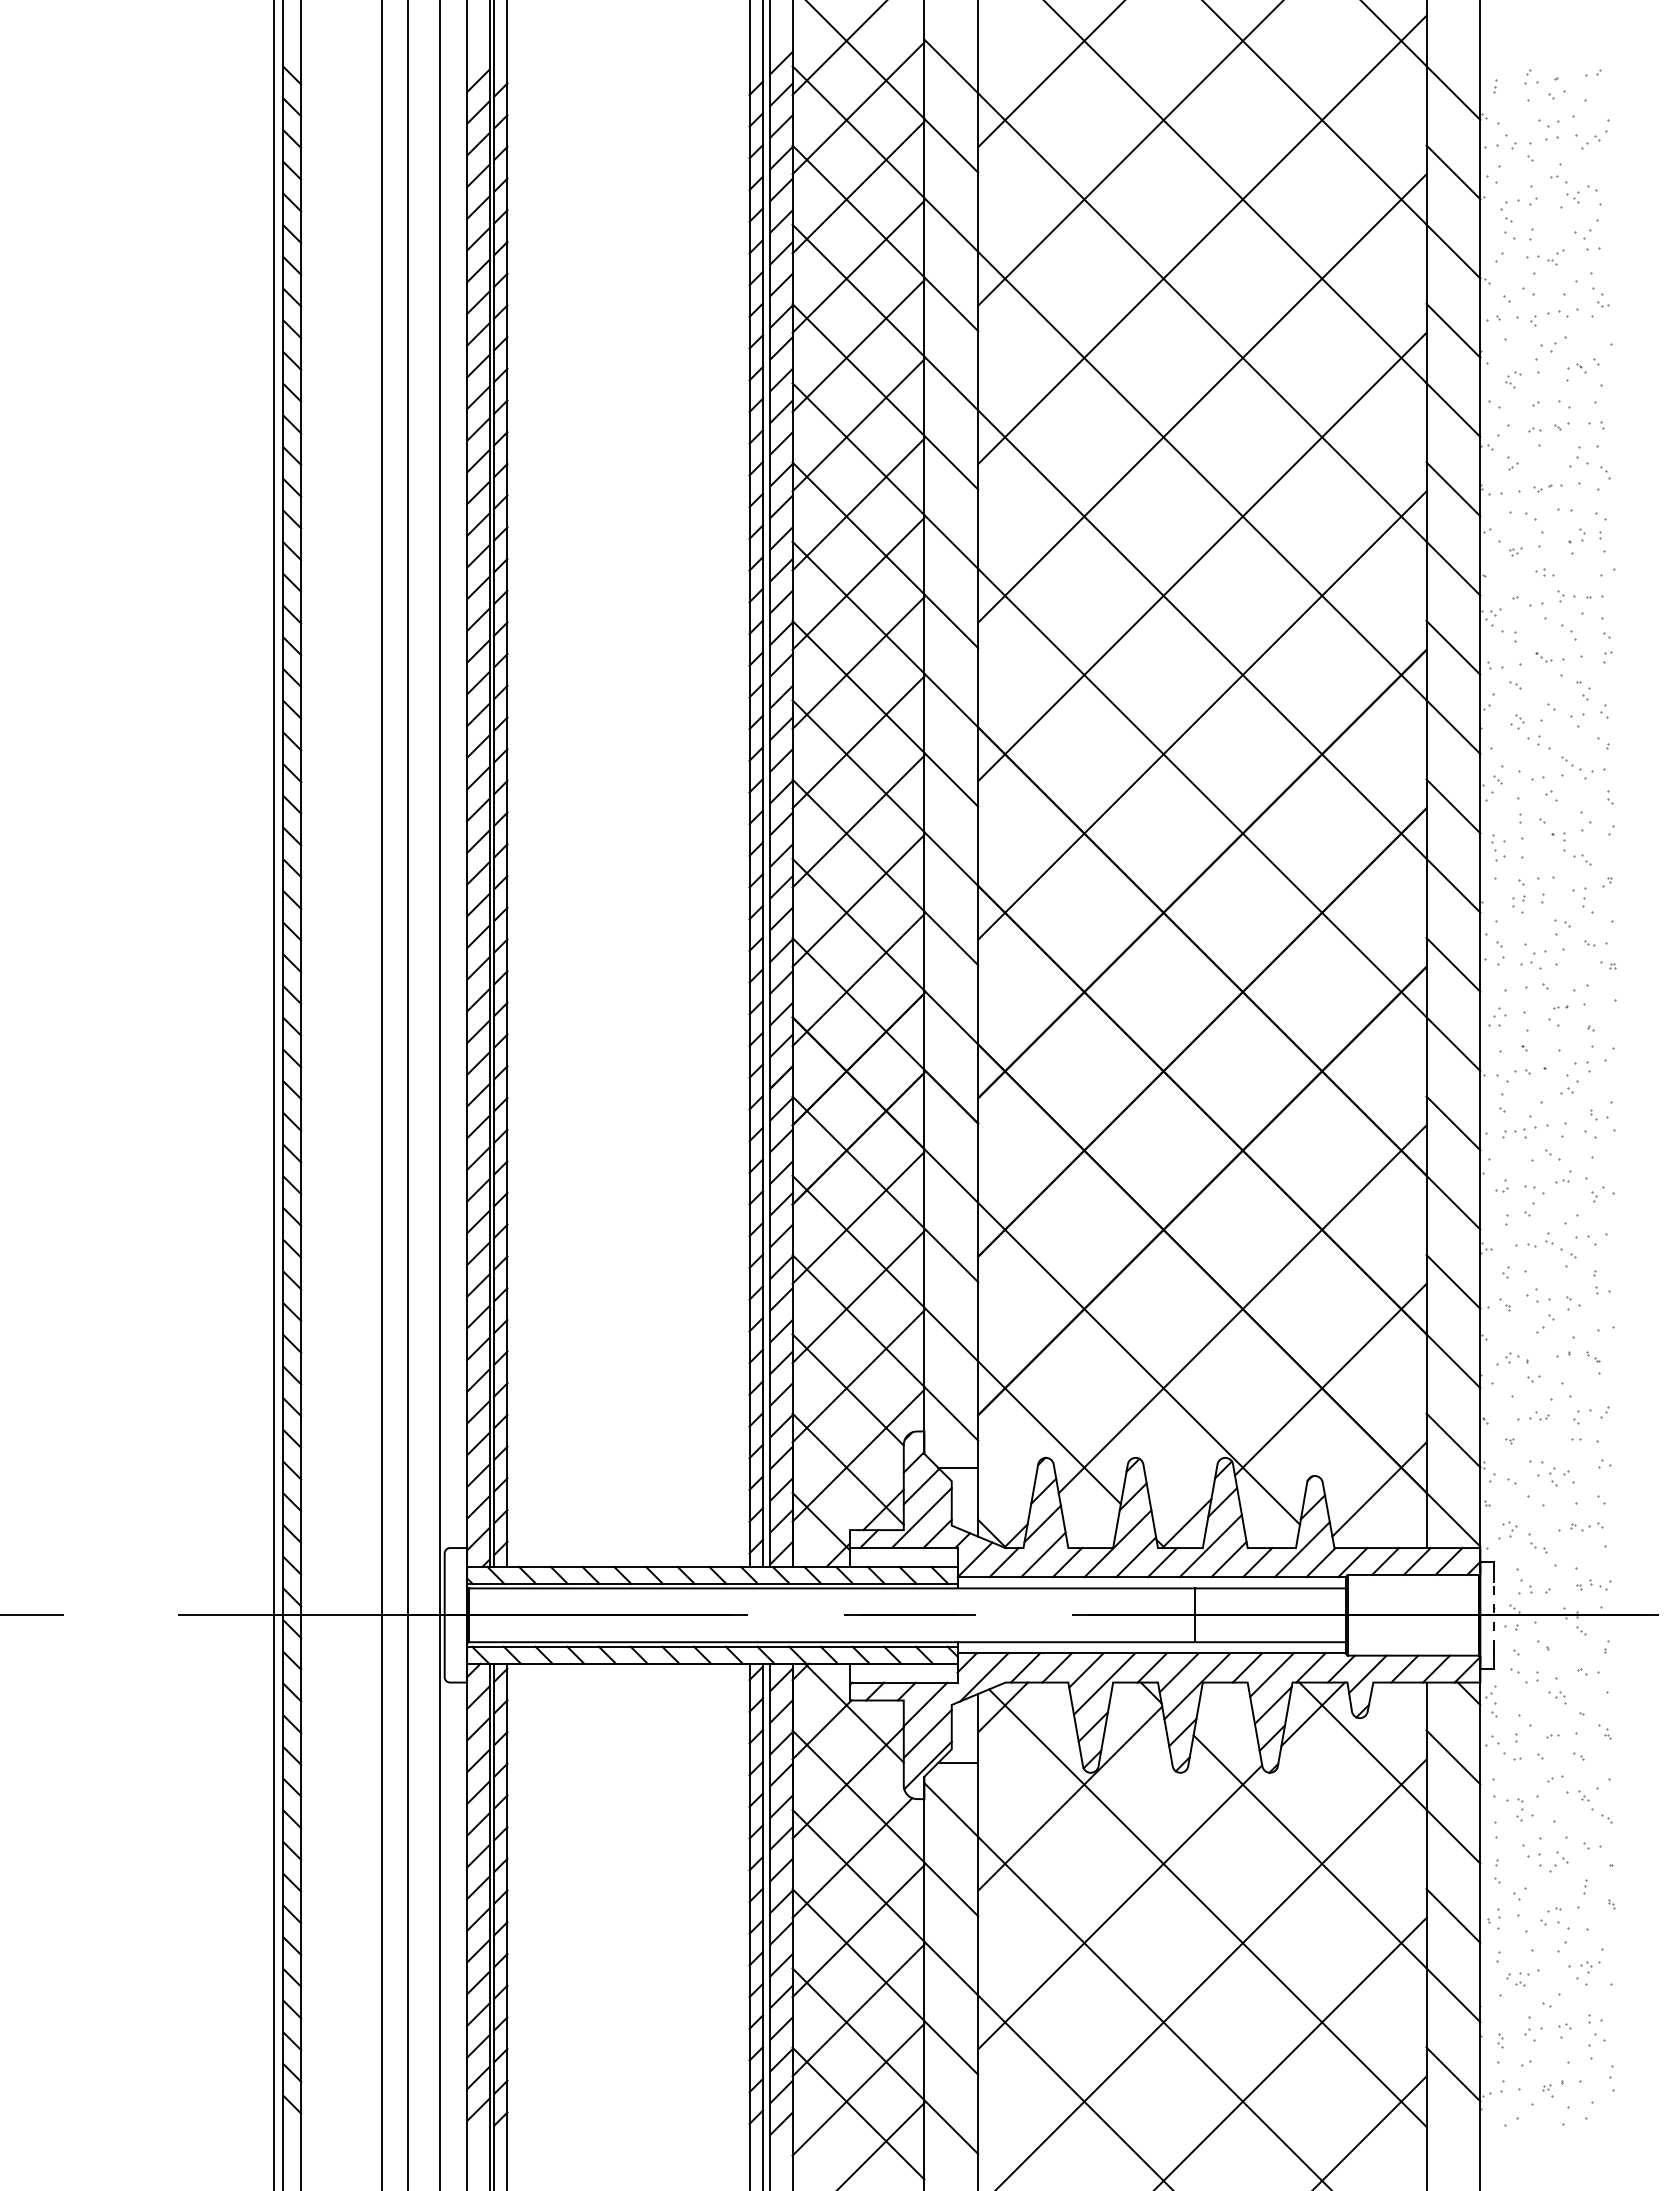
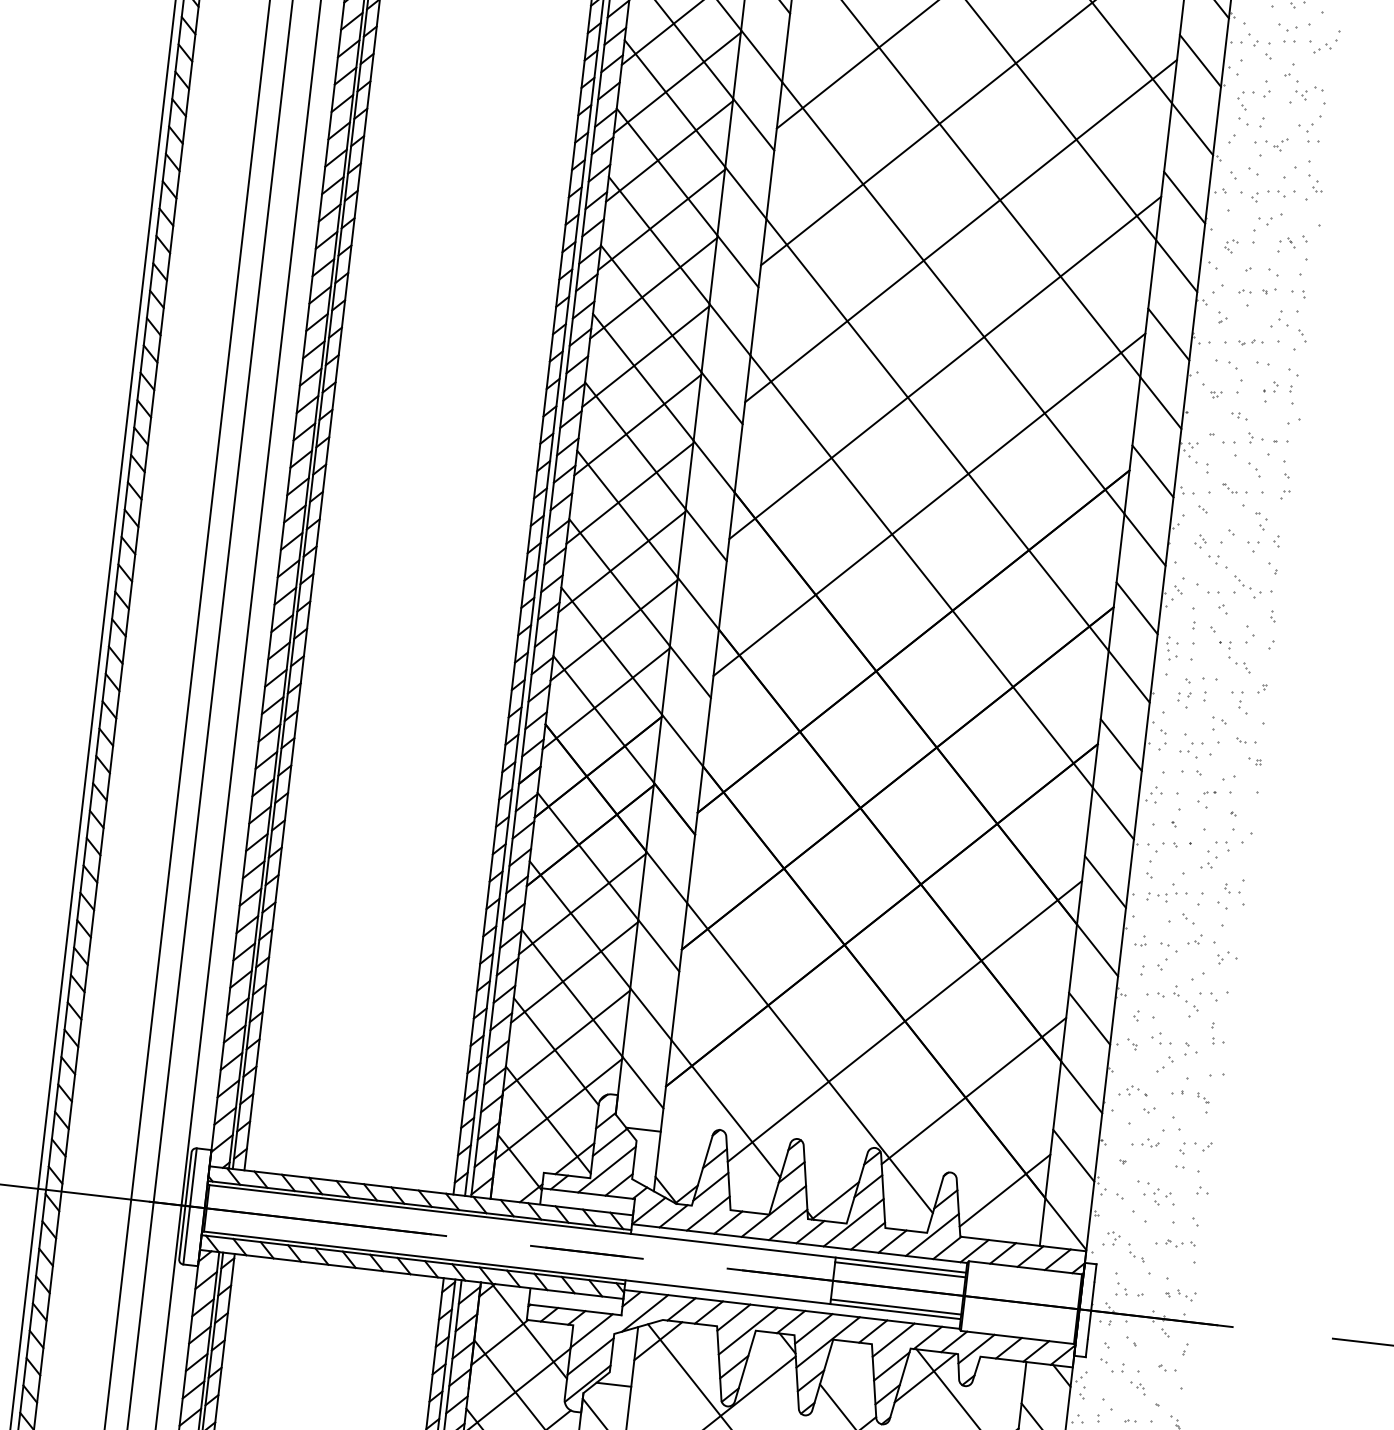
line: (1269, 1593) -> (899, 1269), added
line: (450, 1615) -> (190, 1206), added
line: (1493, 1615) -> (1090, 1310), dashed -> solid
line: (1269, 1636) -> (895, 1306), added

